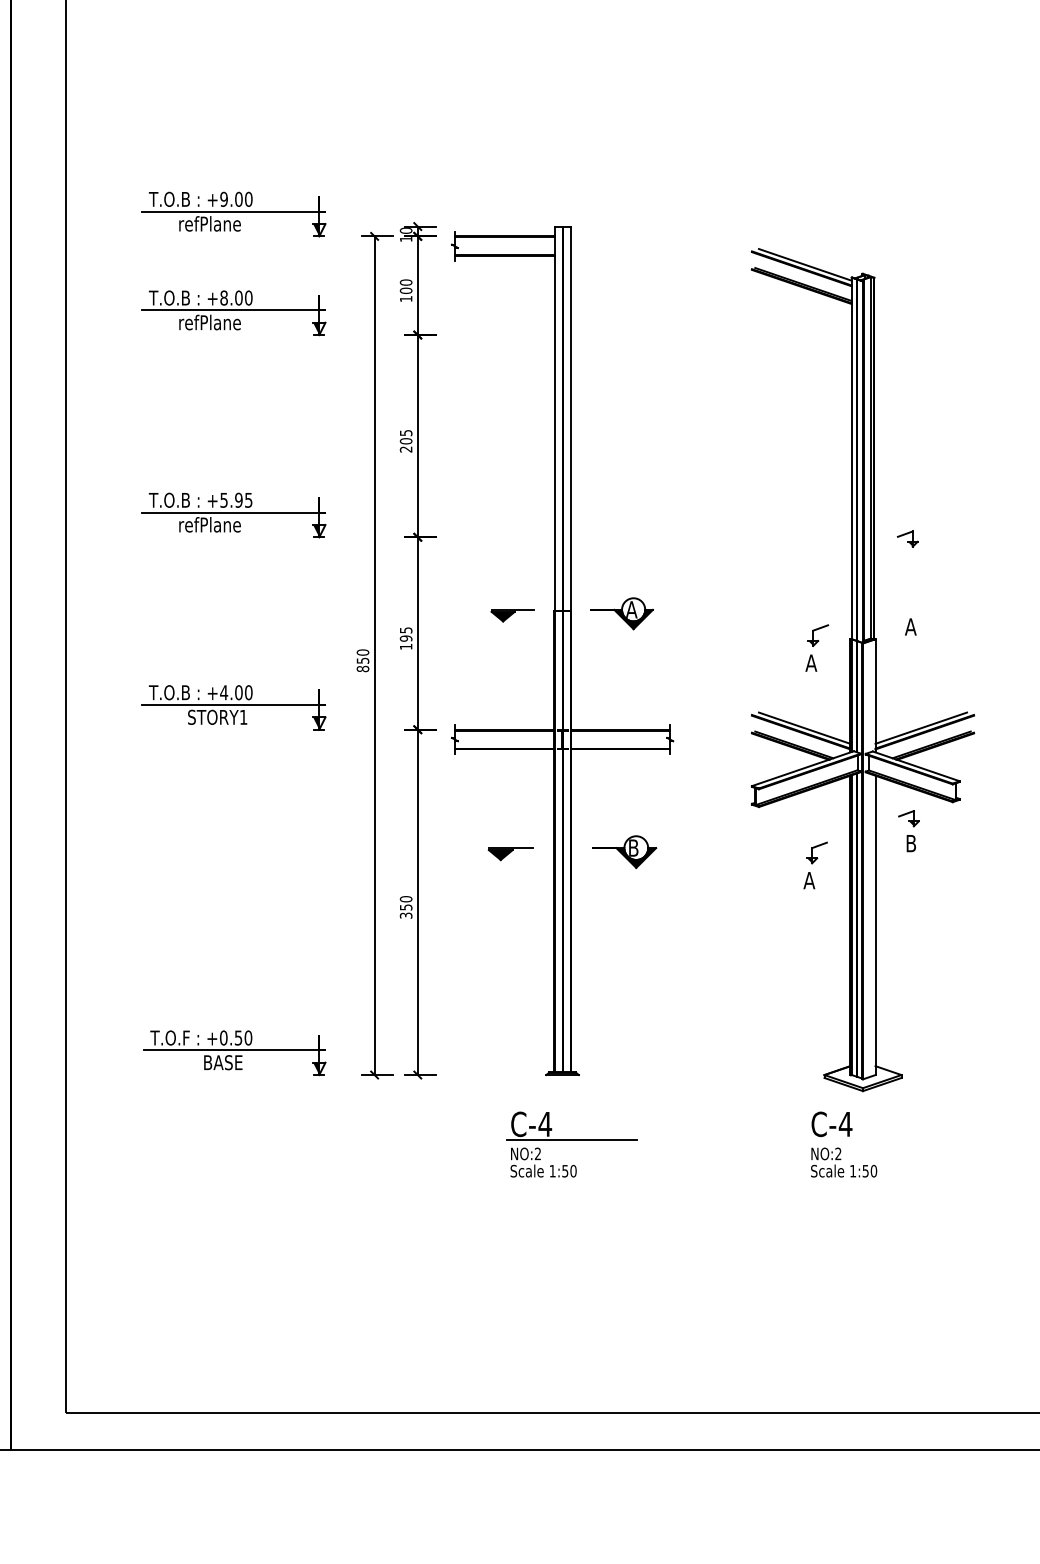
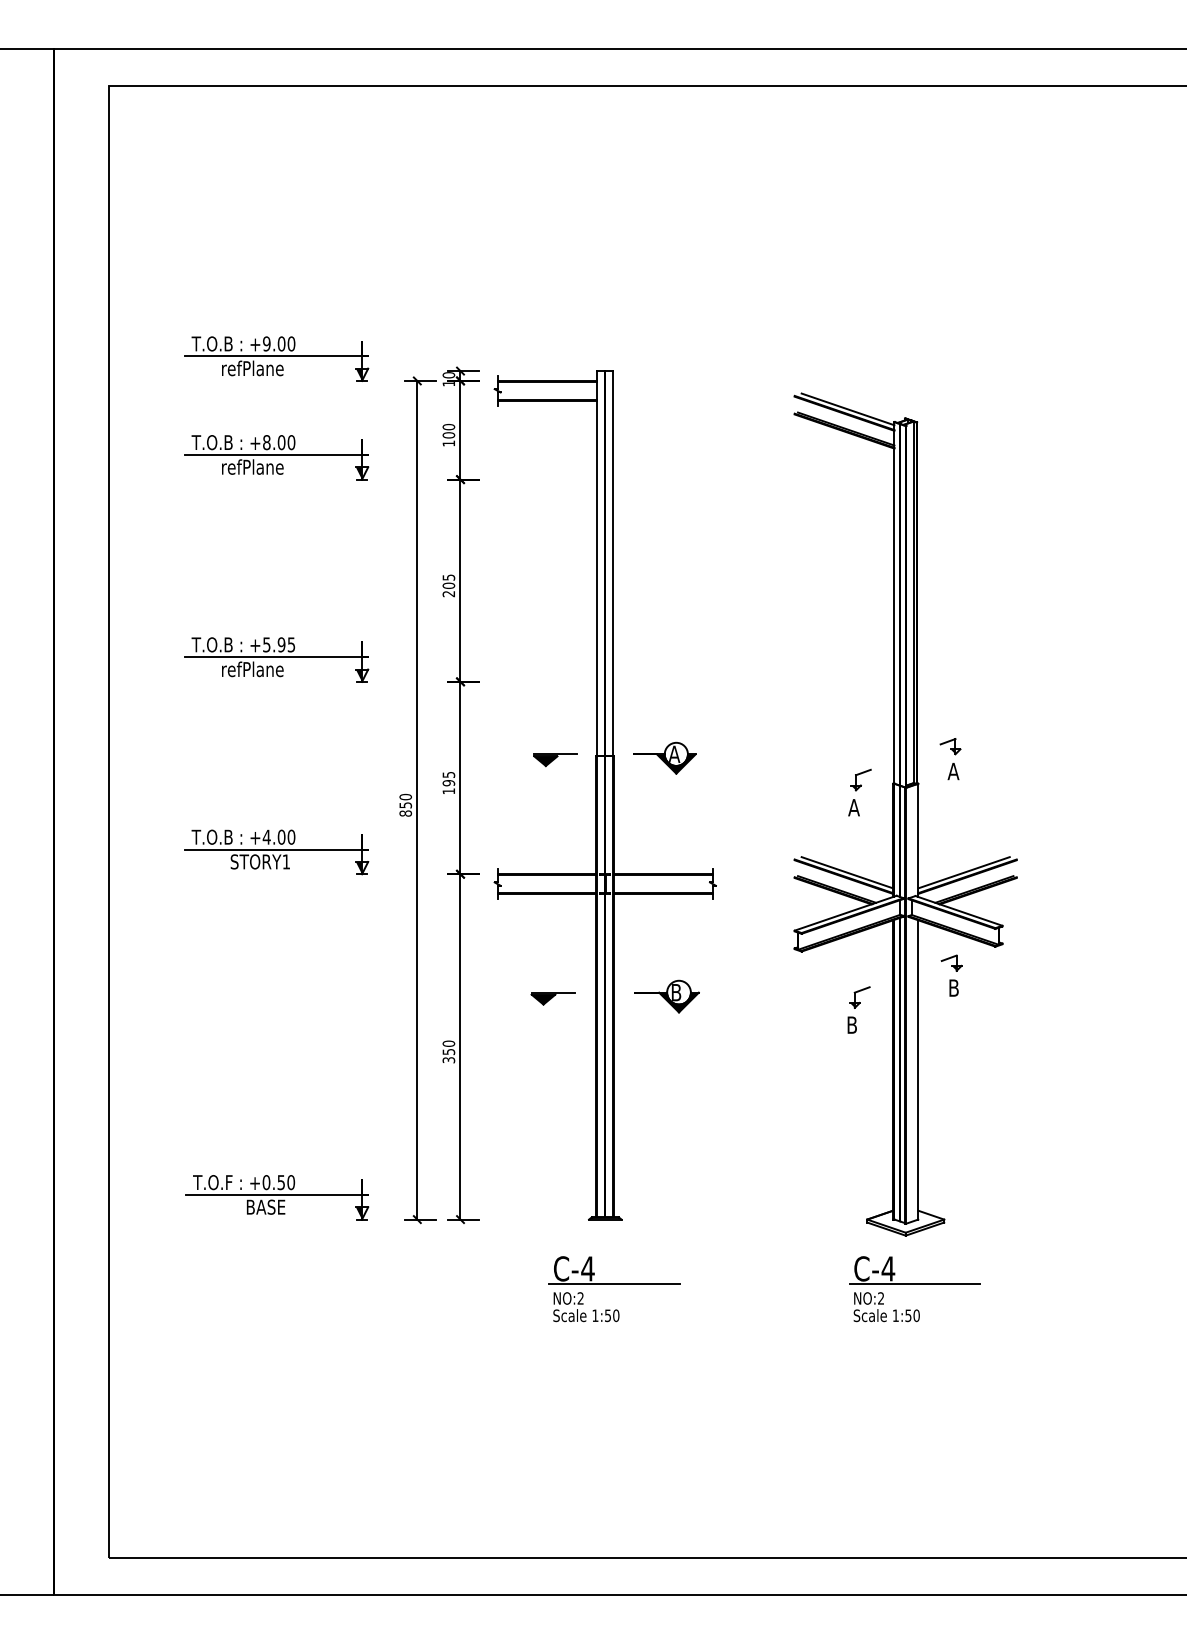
part: (907, 538) -> (950, 746), moved
text: (808, 879) -> (851, 1024), A -> B
line: (871, 1139) -> (914, 1284), added

